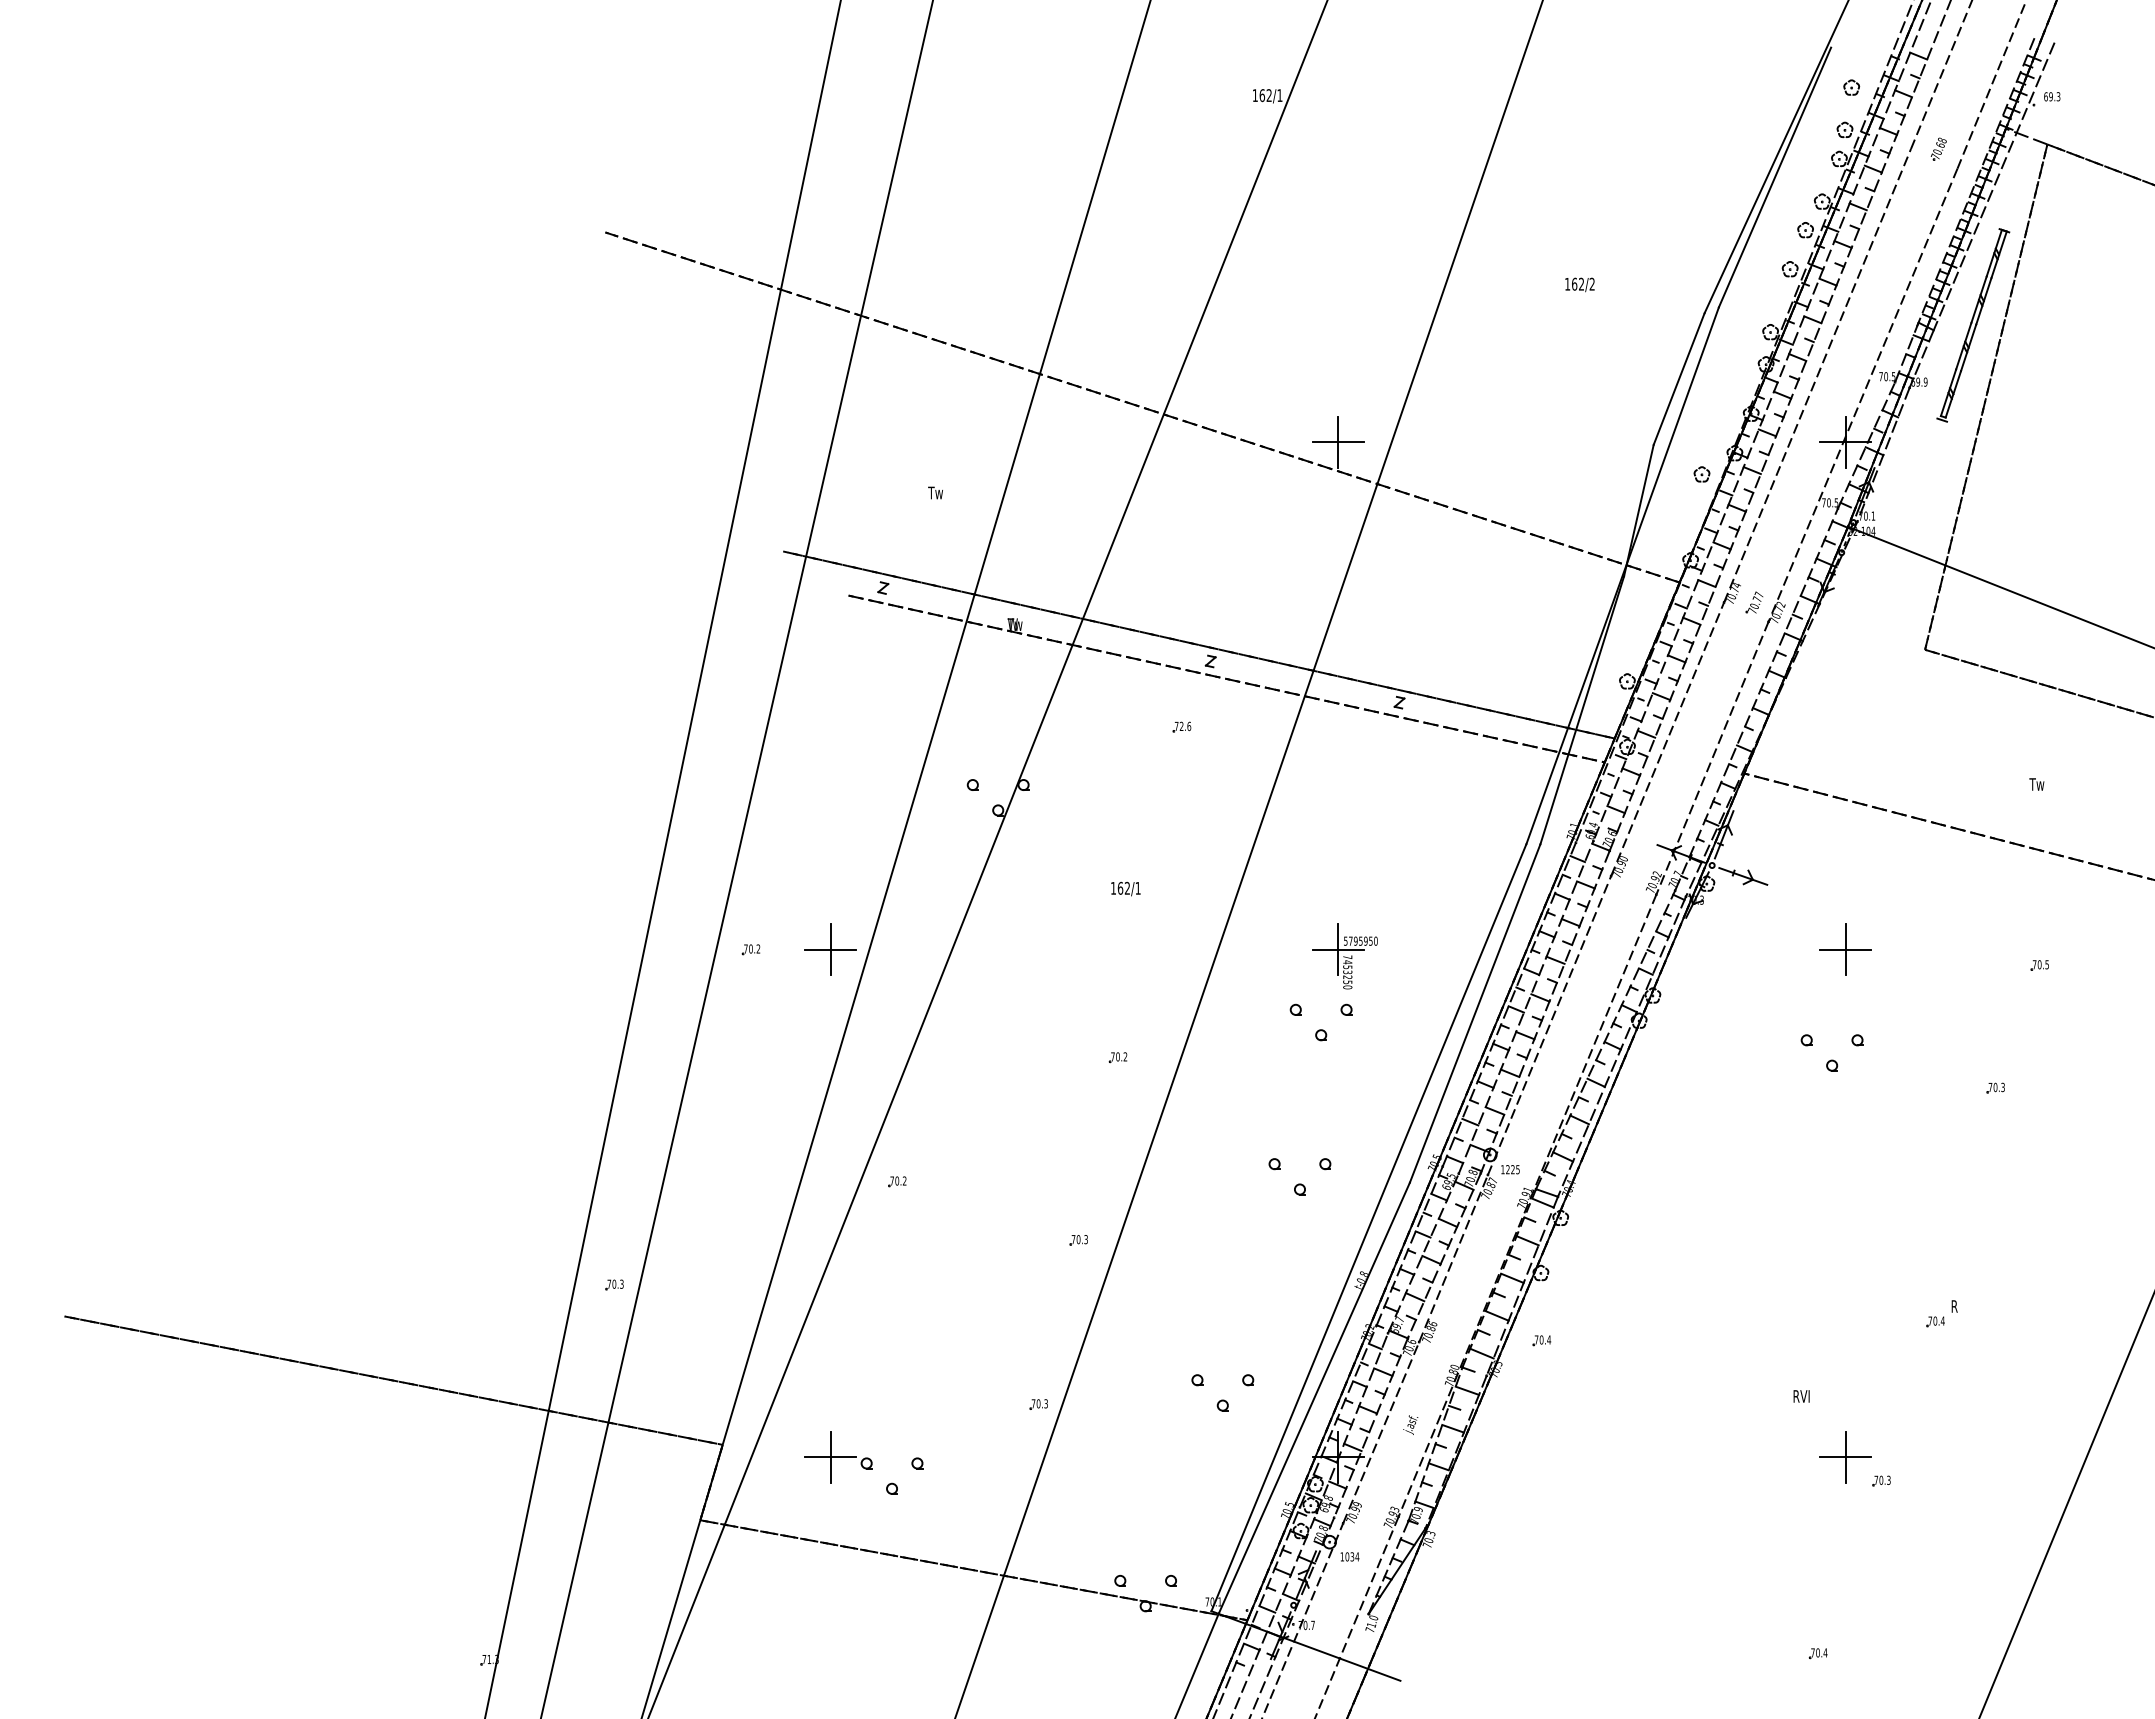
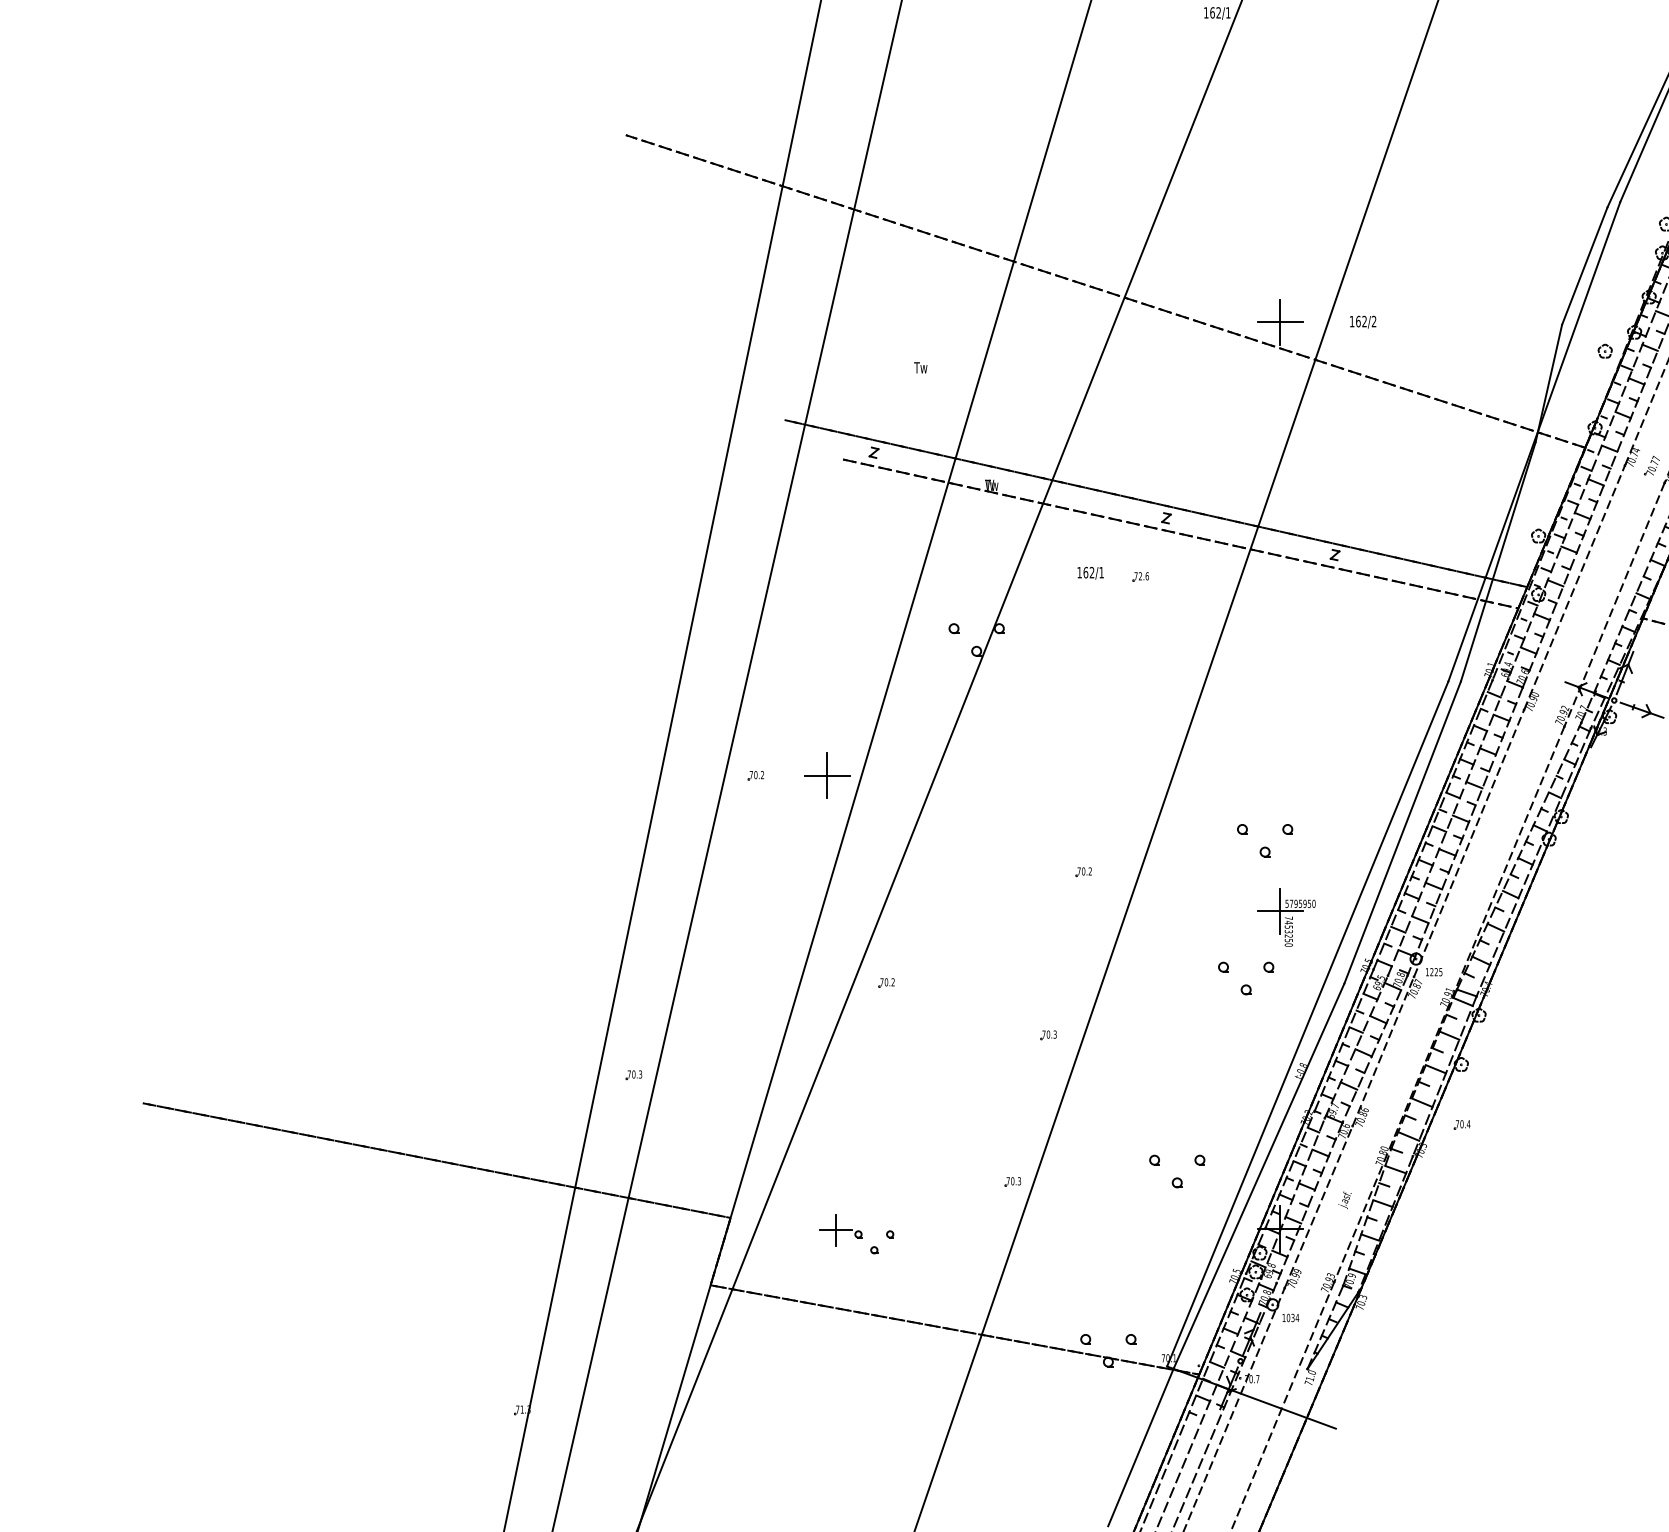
text: (1579, 284) -> (1362, 321), moved
text: (1125, 888) -> (1090, 572), moved
part: (1344, 956) -> (1285, 917), moved
part: (863, 1462) -> (856, 1233), size x0.7

